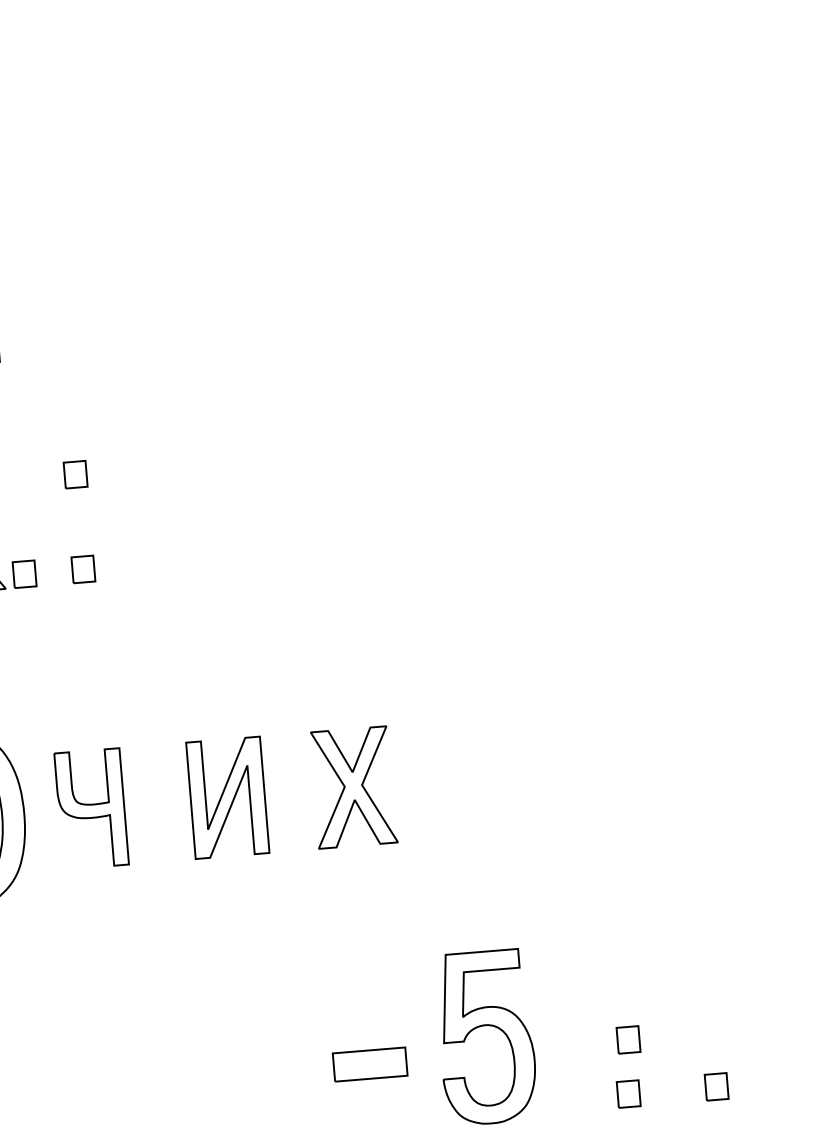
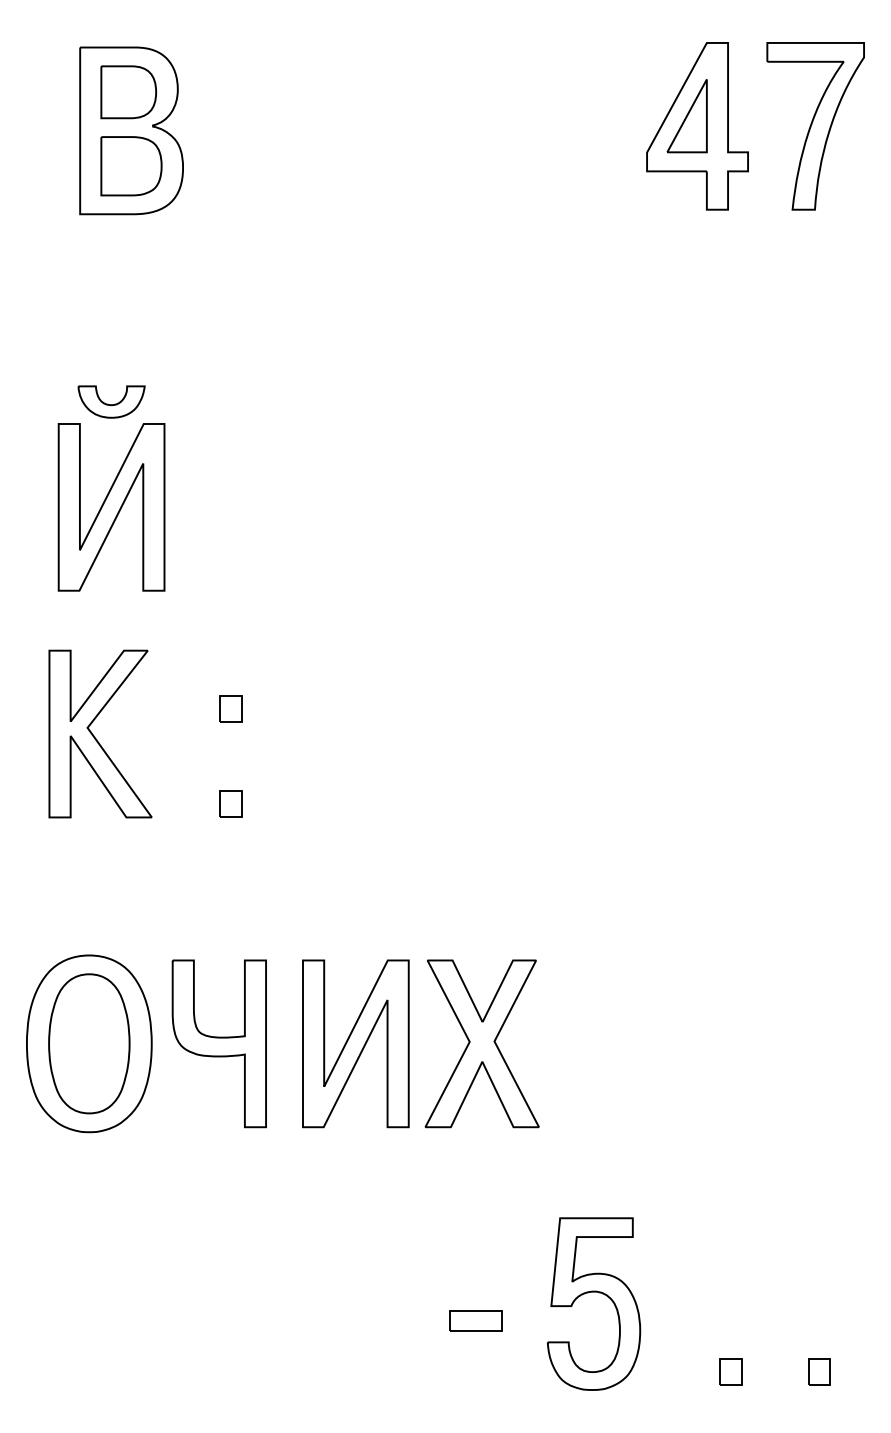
part: (24, 573) -> (171, 803), removed
part: (352, 787) -> (481, 1043), size x1.43
part: (227, 797) -> (355, 1043), size x1.43
part: (90, 808) -> (218, 1043), size x1.43
part: (628, 1039) -> (735, 1317), removed
part: (369, 1063) -> (475, 1320), size x0.71

